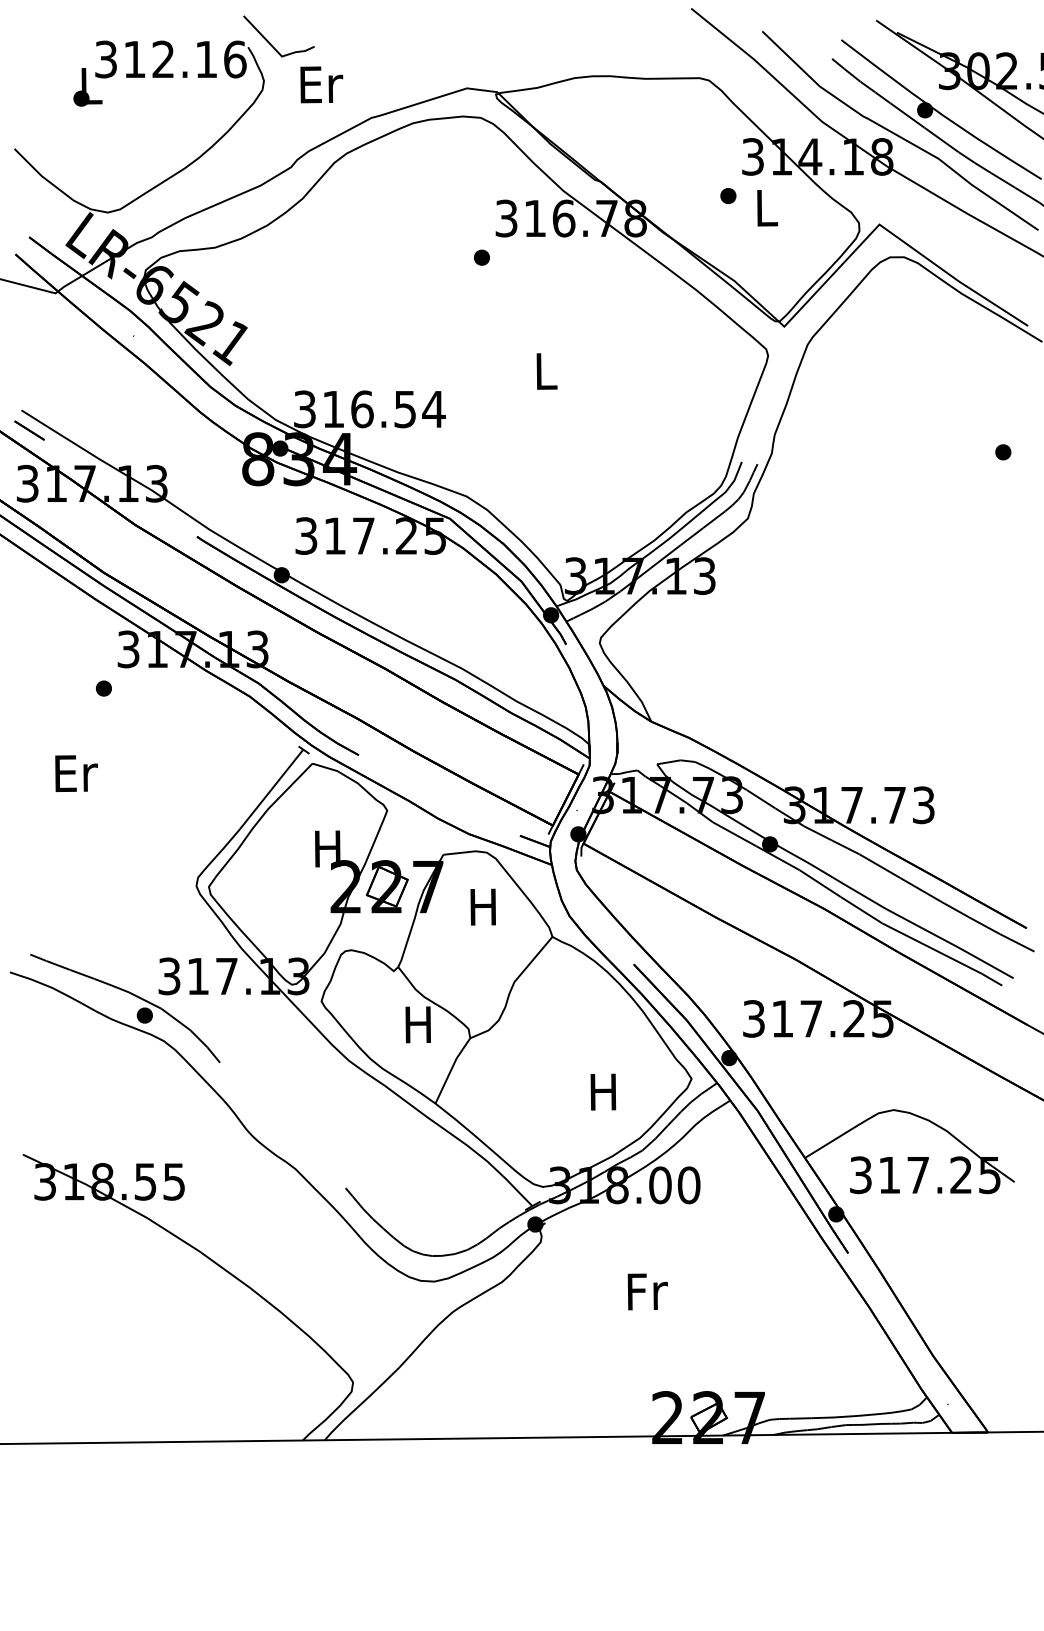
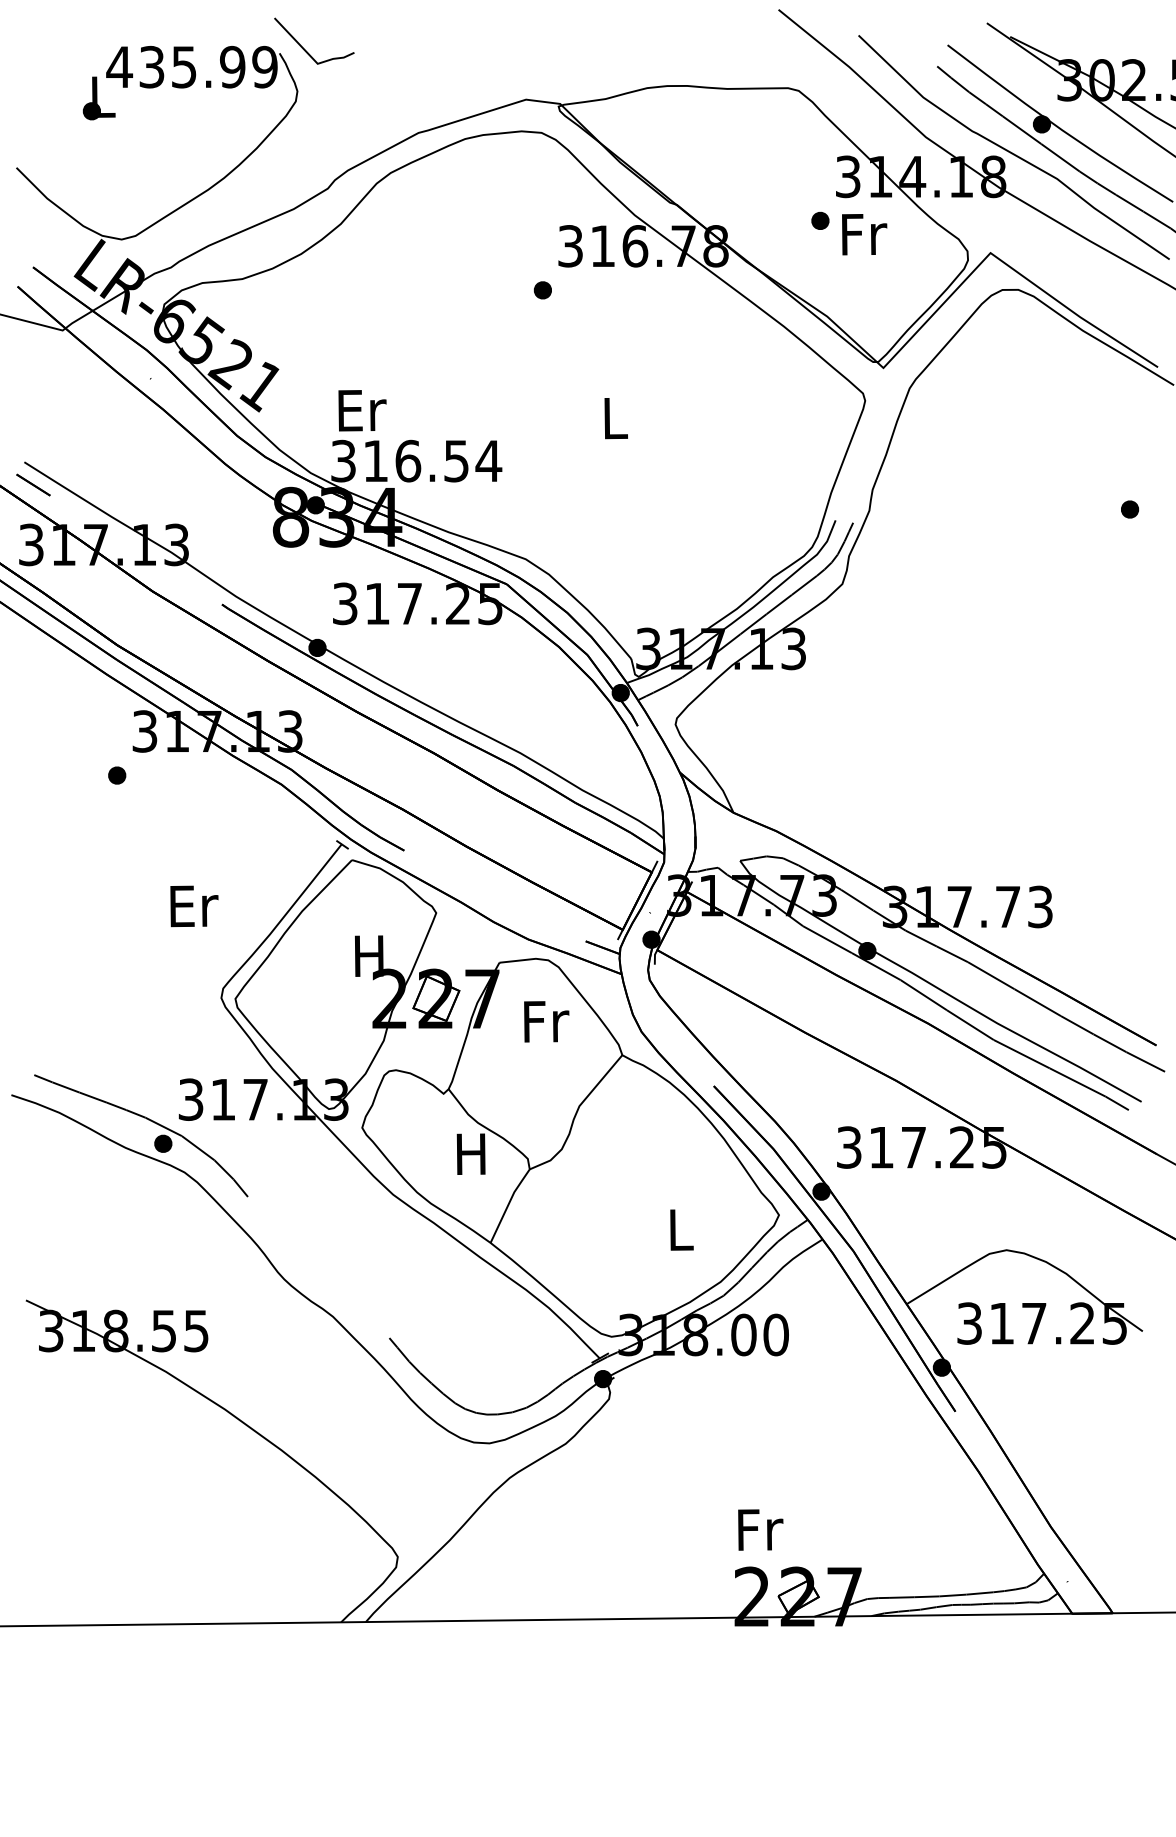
text: (170, 58) -> (192, 66), 312.16 -> 435.99
text: (321, 84) -> (362, 410), moved
text: (767, 208) -> (864, 234), L -> Fr
text: (76, 773) -> (194, 906), moved
text: (485, 906) -> (546, 1021), H -> Fr
text: (603, 1091) -> (679, 1229), H -> L
text: (647, 1291) -> (760, 1529), moved

